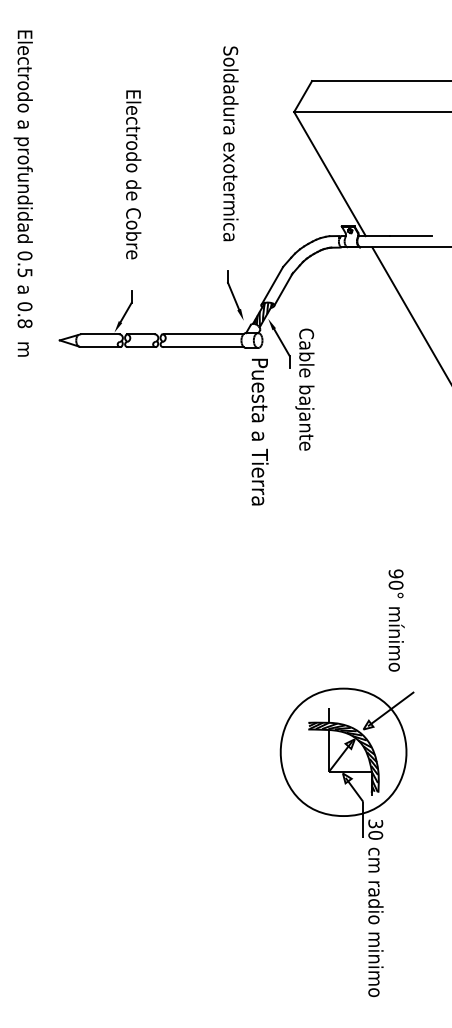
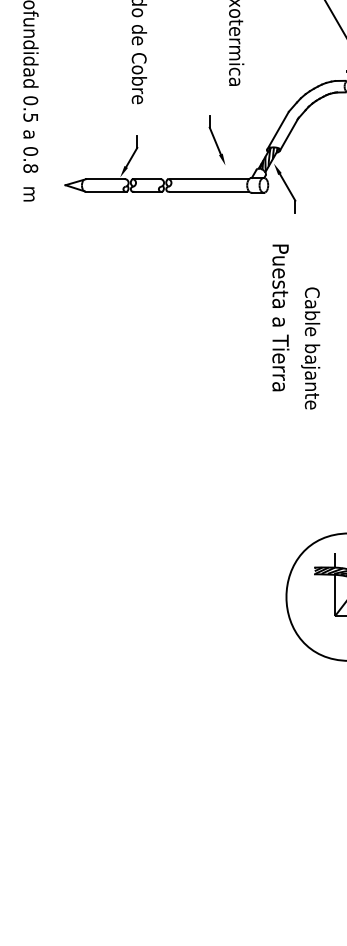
part: (235, 294) -> (217, 139), moved
text: (304, 389) -> (310, 348), moved
text: (259, 431) -> (280, 317), moved

